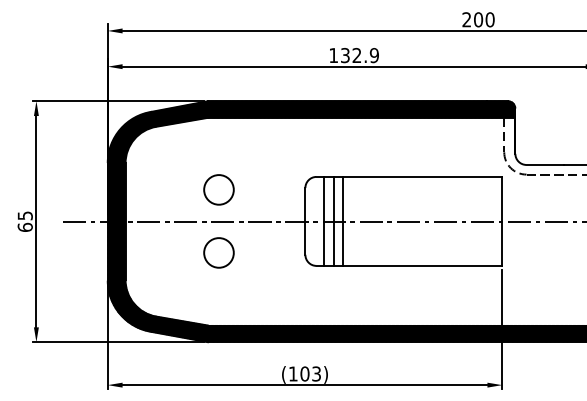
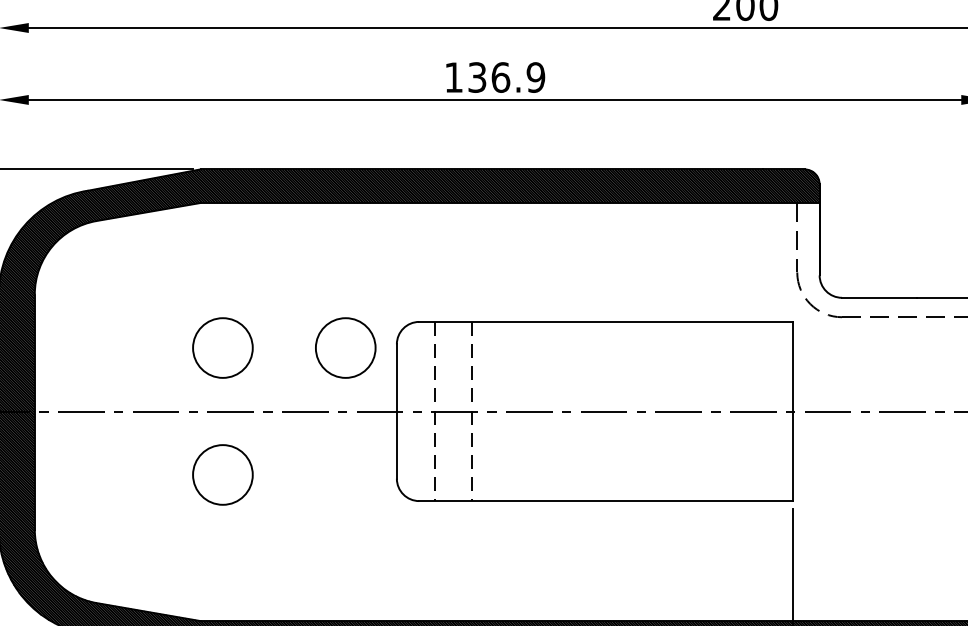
text: (356, 55) -> (499, 77), 132.9 -> 136.9
circle: (279, 189) -> (344, 347), added
line: (333, 220) -> (453, 409), removed
line: (324, 221) -> (435, 411), solid -> dashed
line: (342, 221) -> (471, 411), solid -> dashed

